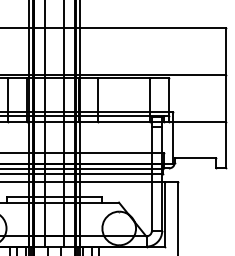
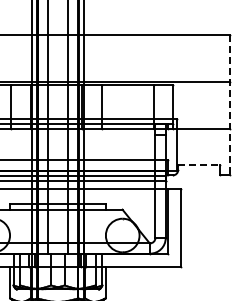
line: (225, 98) -> (229, 105), solid -> dashed
line: (194, 157) -> (198, 164), solid -> dashed

